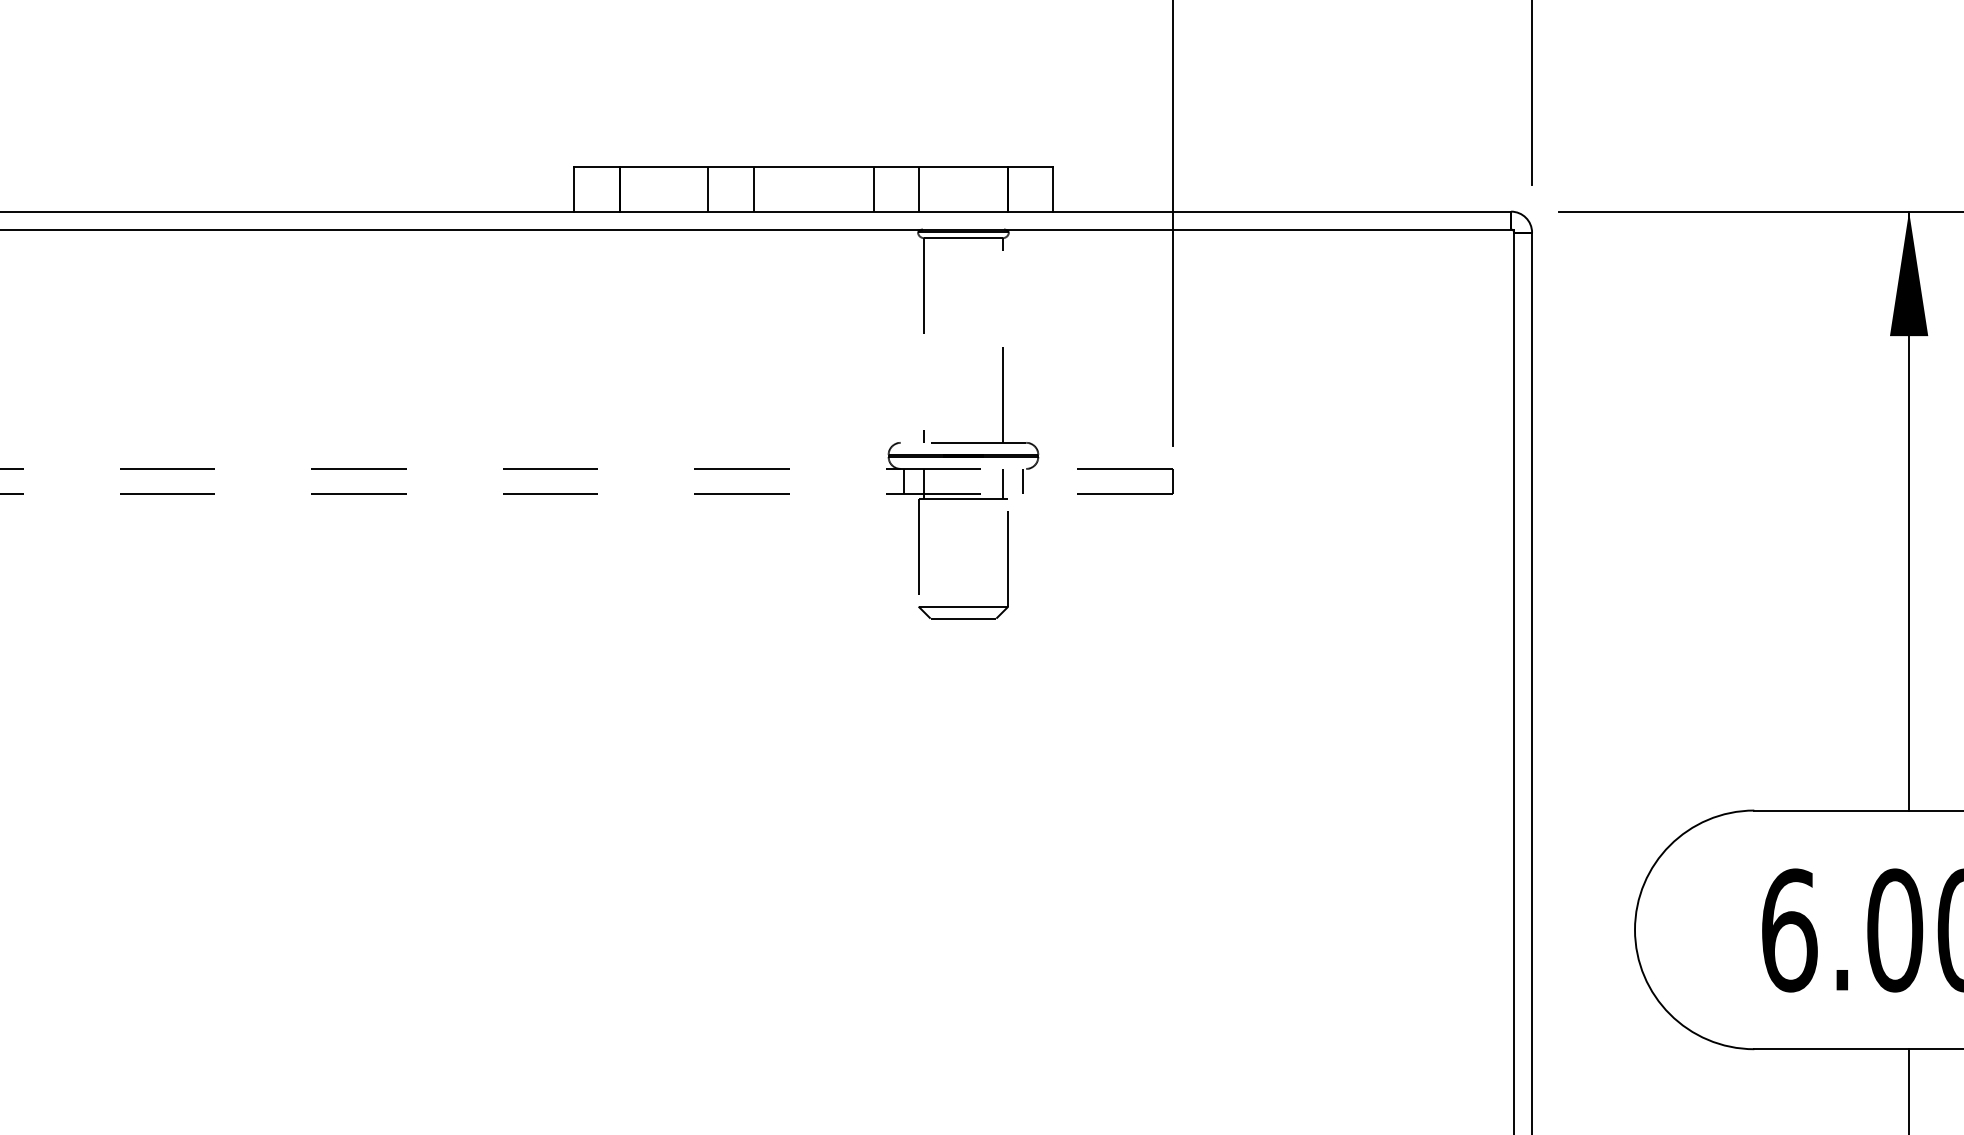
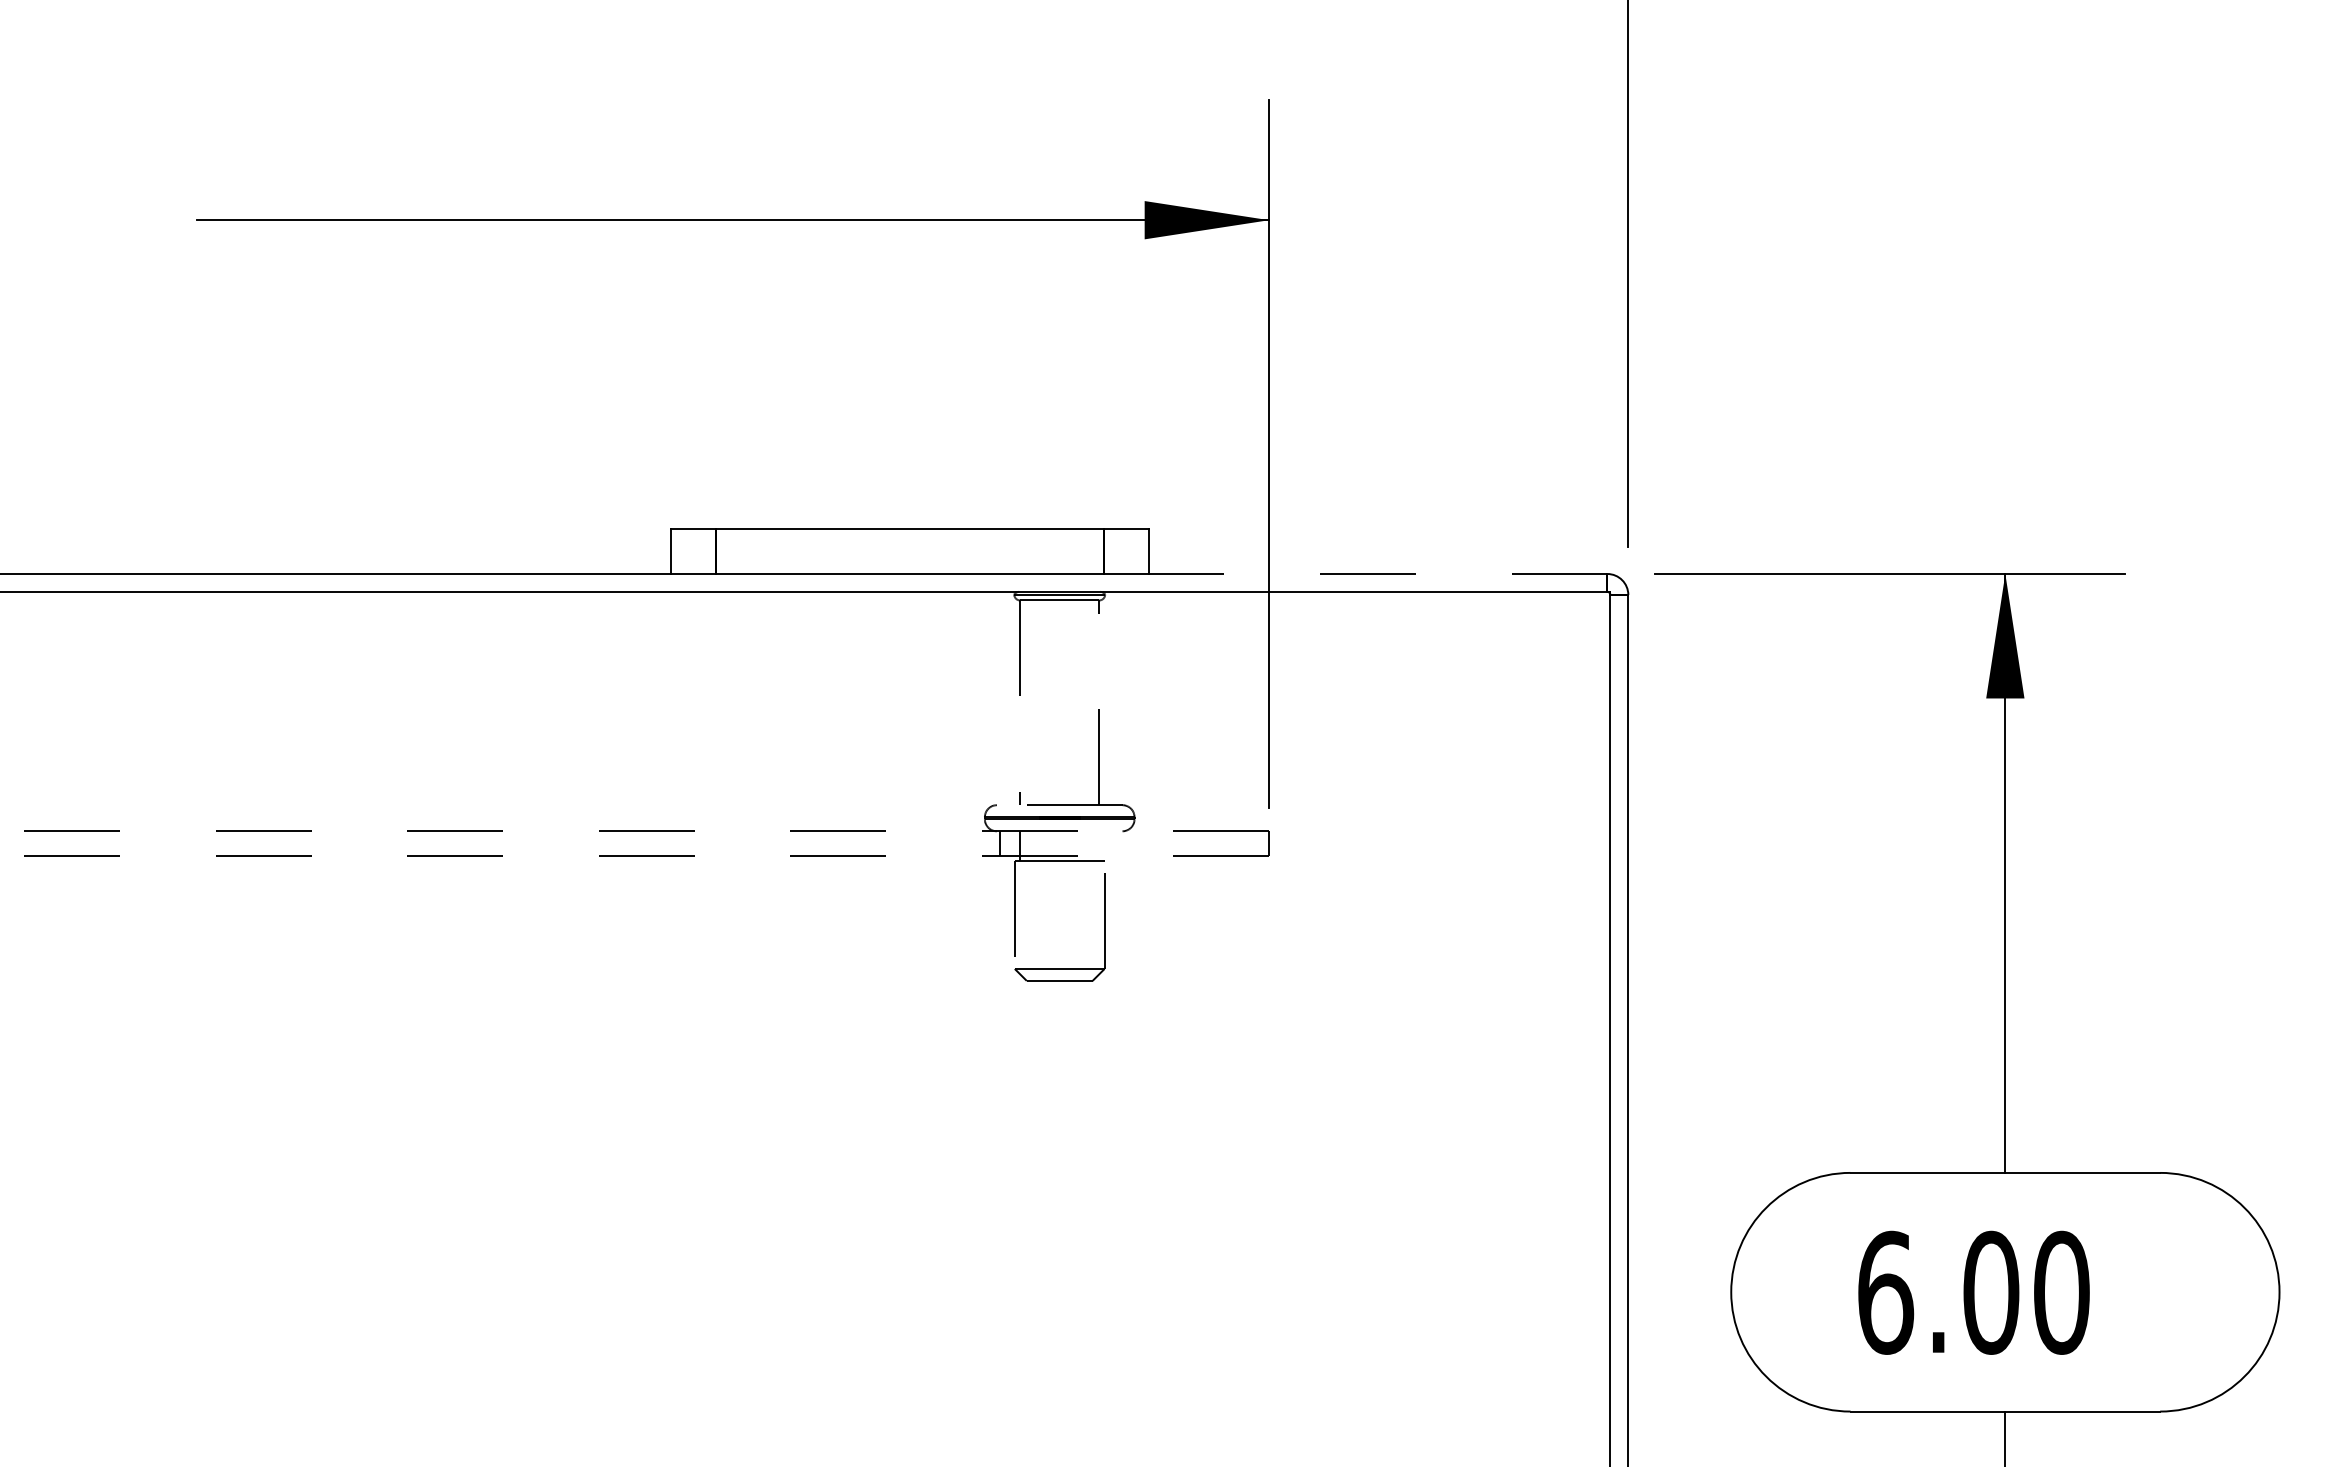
line: (708, 188) -> (804, 550), removed
line: (754, 188) -> (850, 550), removed
line: (873, 188) -> (969, 550), removed
line: (919, 188) -> (1015, 550), removed
line: (1282, 211) -> (1378, 573), solid -> dashed
line: (1023, 481) -> (1119, 843), removed
line: (1003, 484) -> (1099, 846), removed

